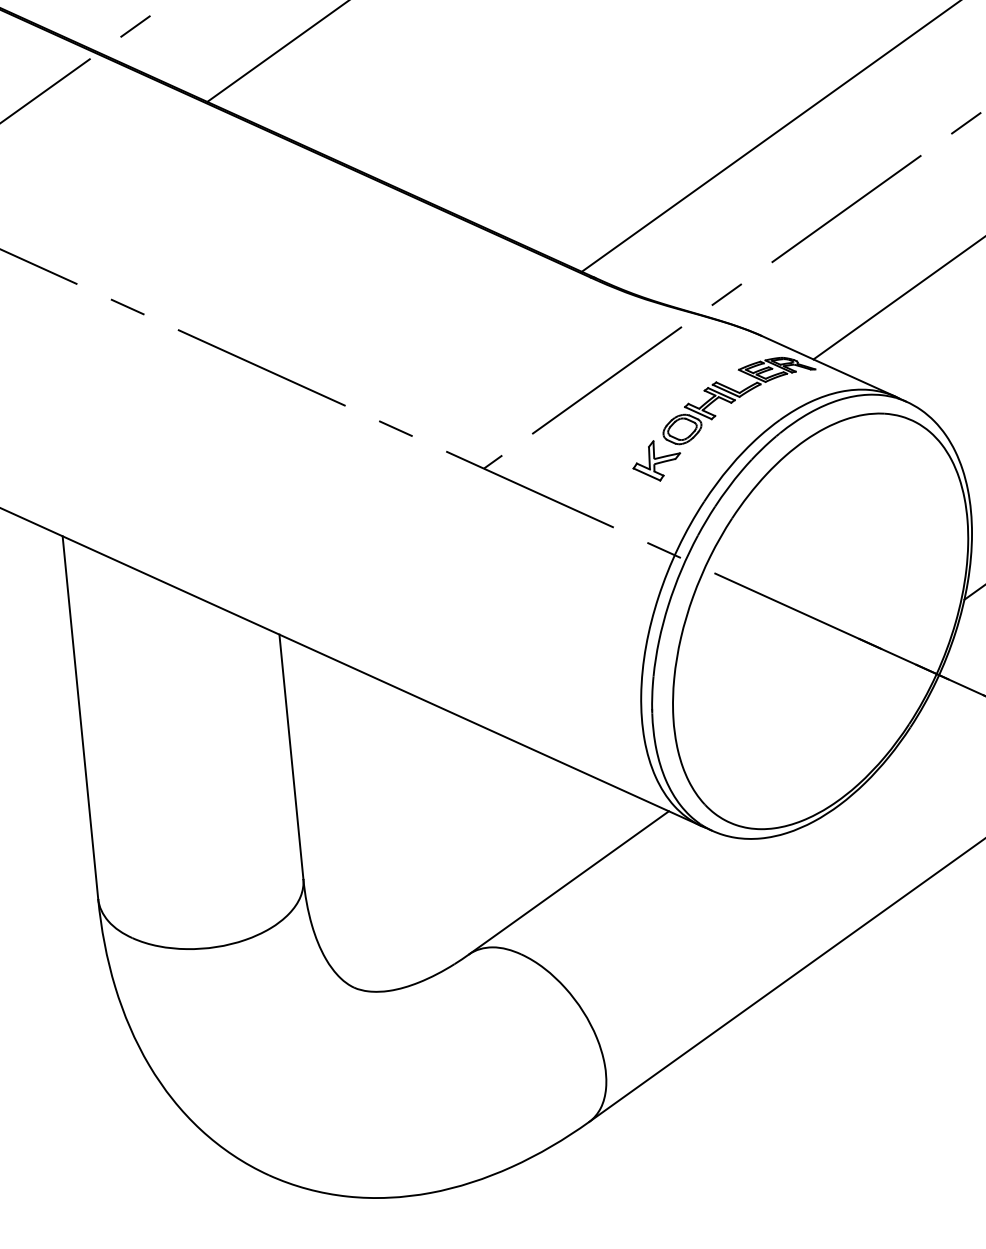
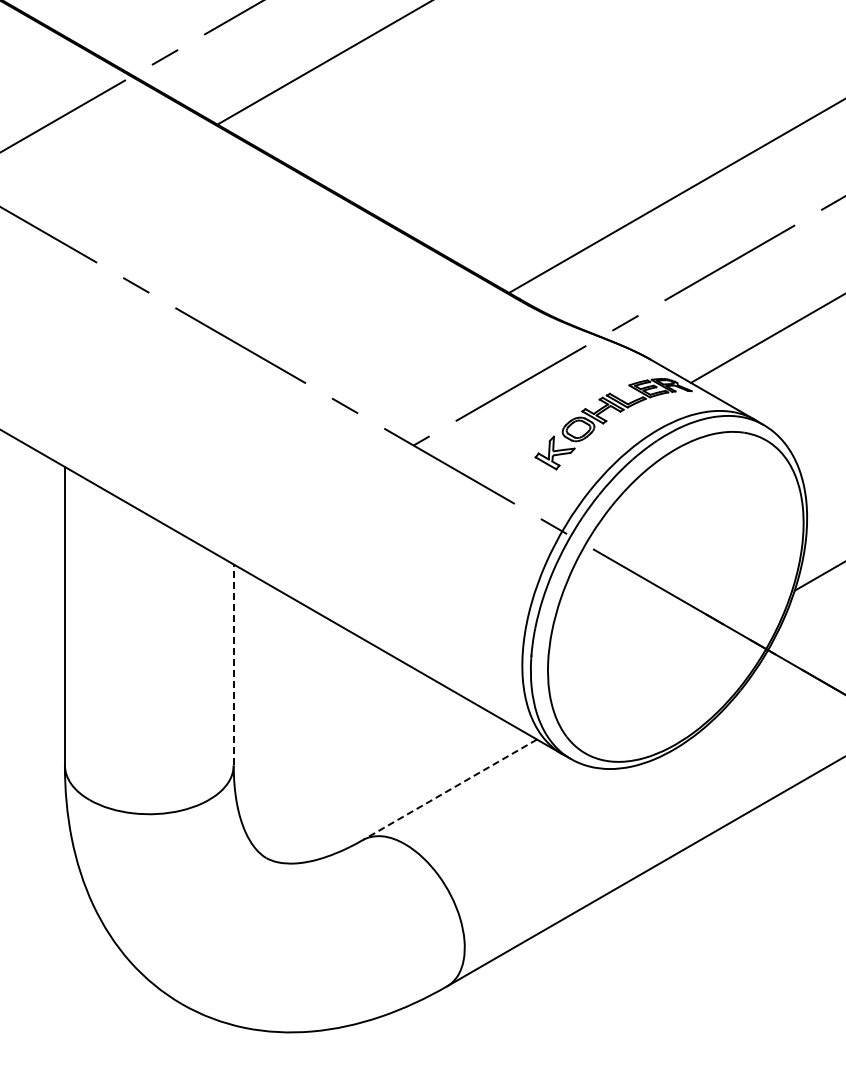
line: (291, 756) -> (233, 664), solid -> dashed
line: (568, 882) -> (449, 789), solid -> dashed

